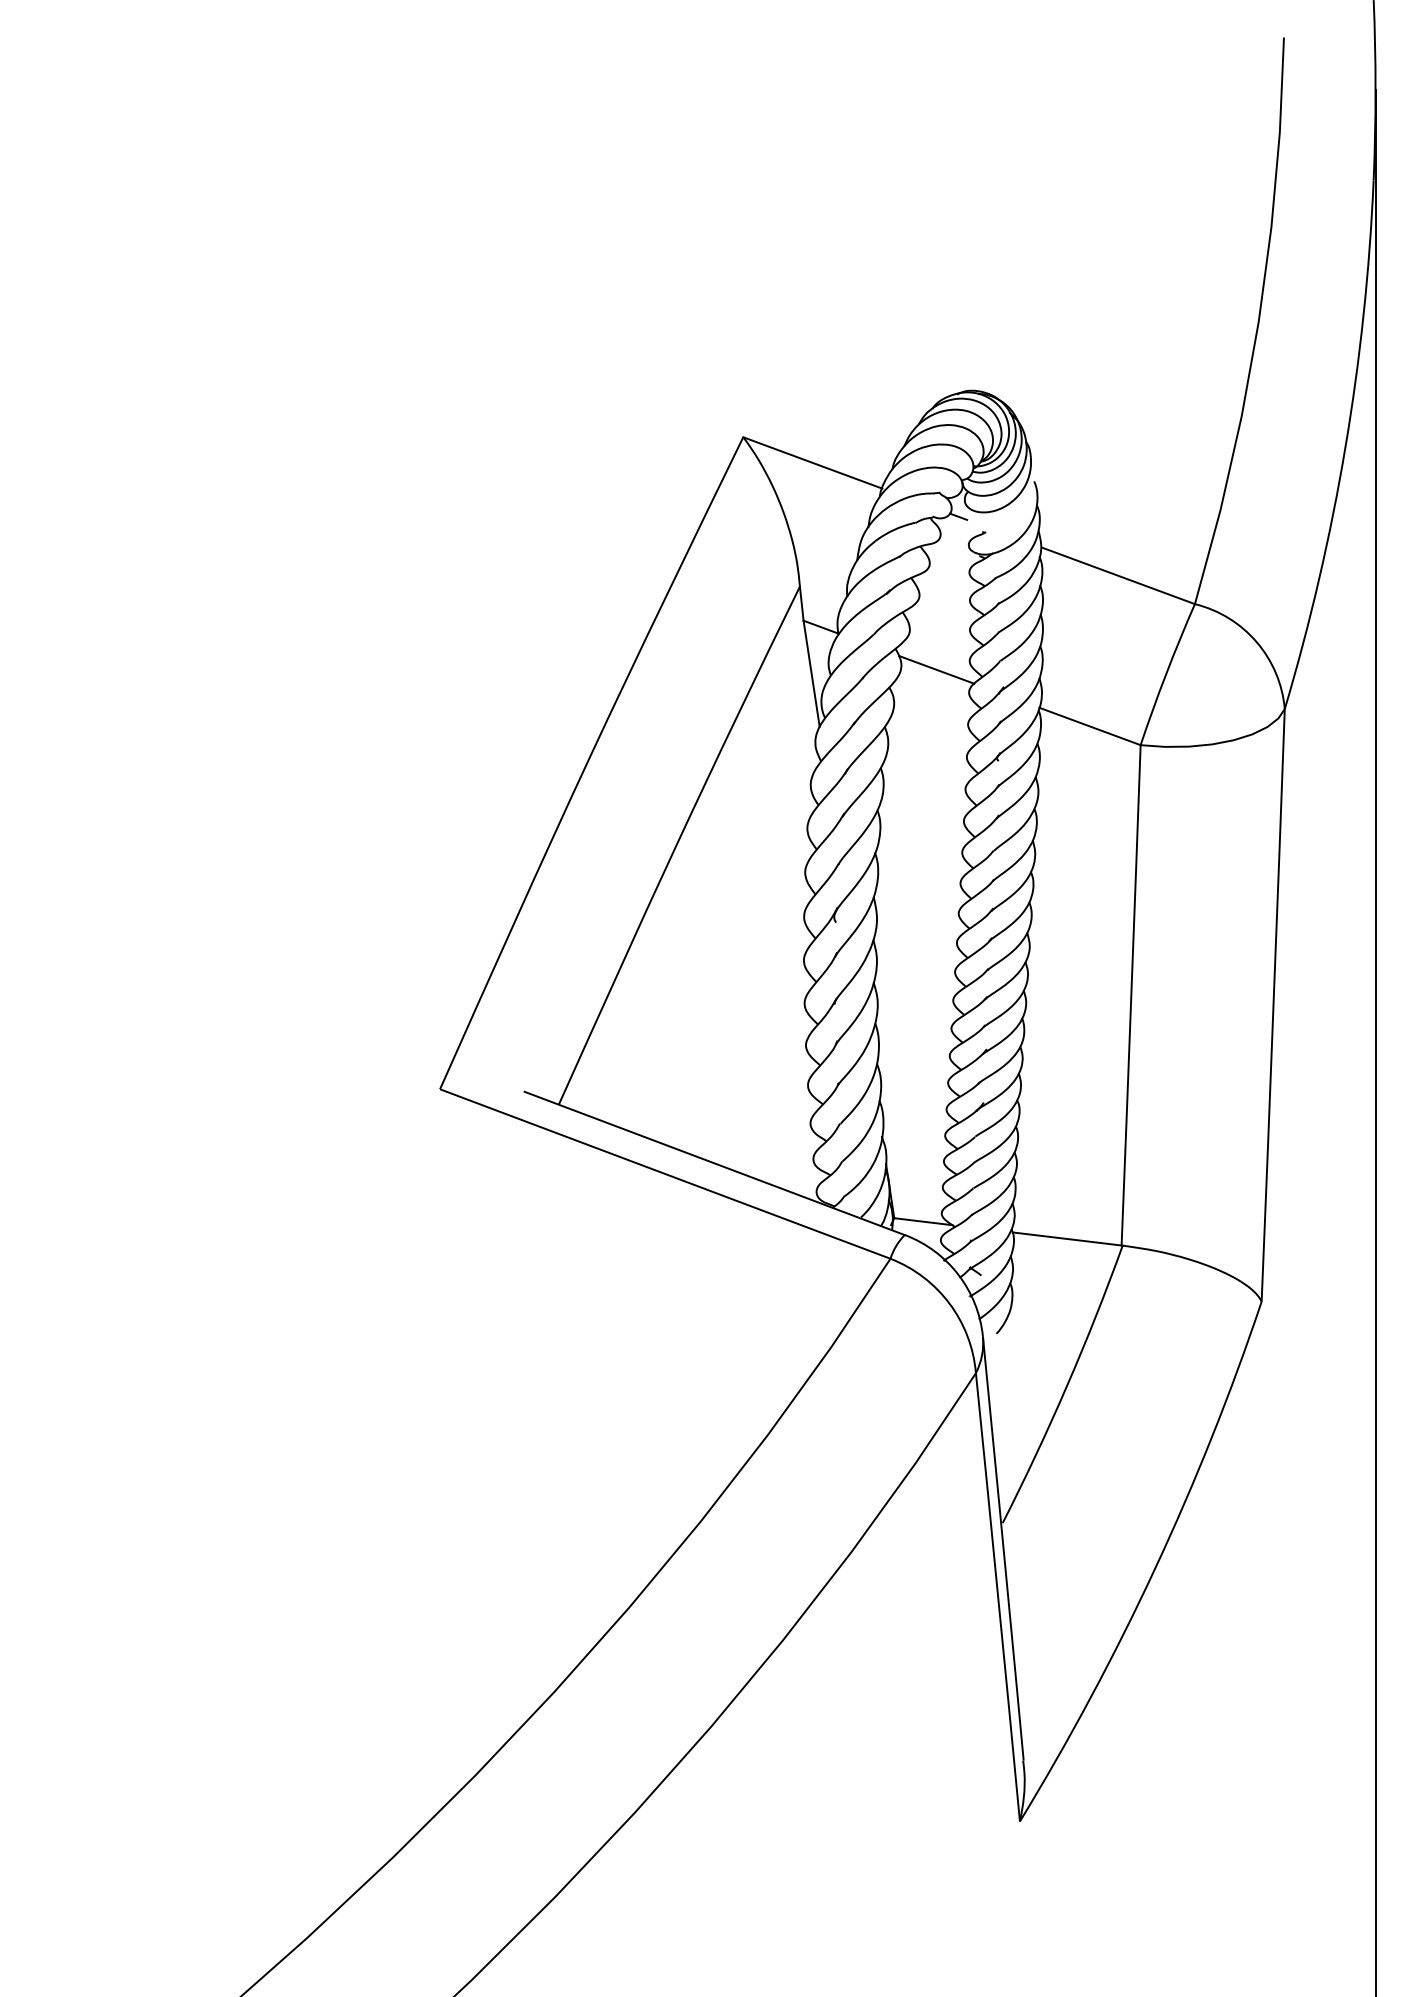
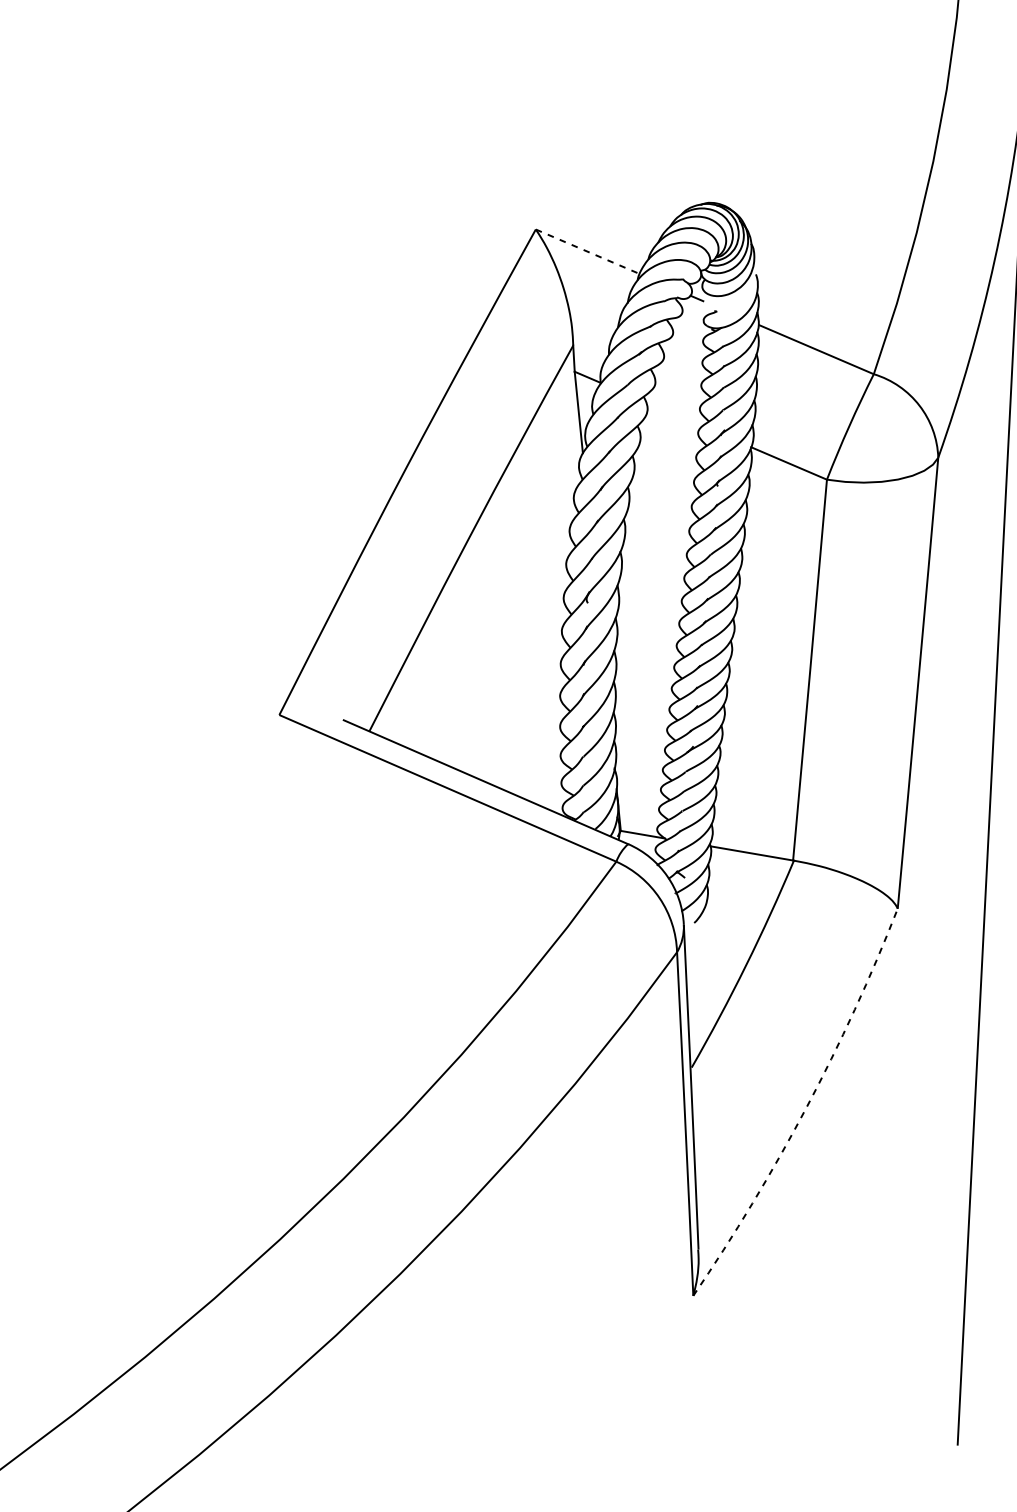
line: (813, 463) -> (588, 252), solid -> dashed
line: (936, 669) -> (674, 414), removed
arc: (1155, 1568) -> (806, 1108), solid -> dashed

